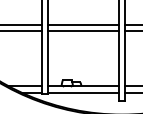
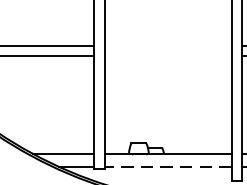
line: (83, 24) -> (167, 44), removed
line: (83, 30) -> (167, 55), removed
line: (83, 92) -> (167, 165), solid -> dashed

